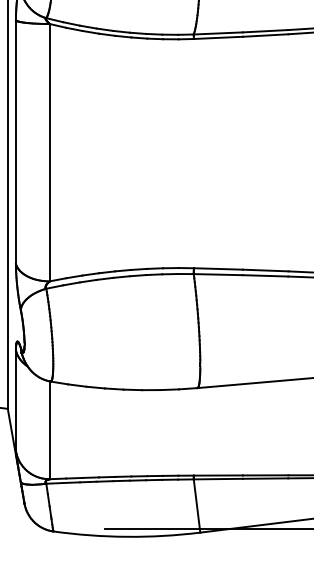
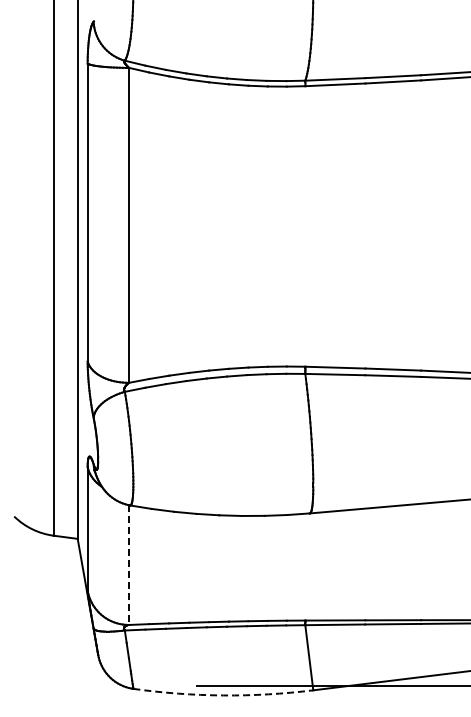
line: (50, 430) -> (129, 565), solid -> dashed
arc: (126, 536) -> (223, 695), solid -> dashed

